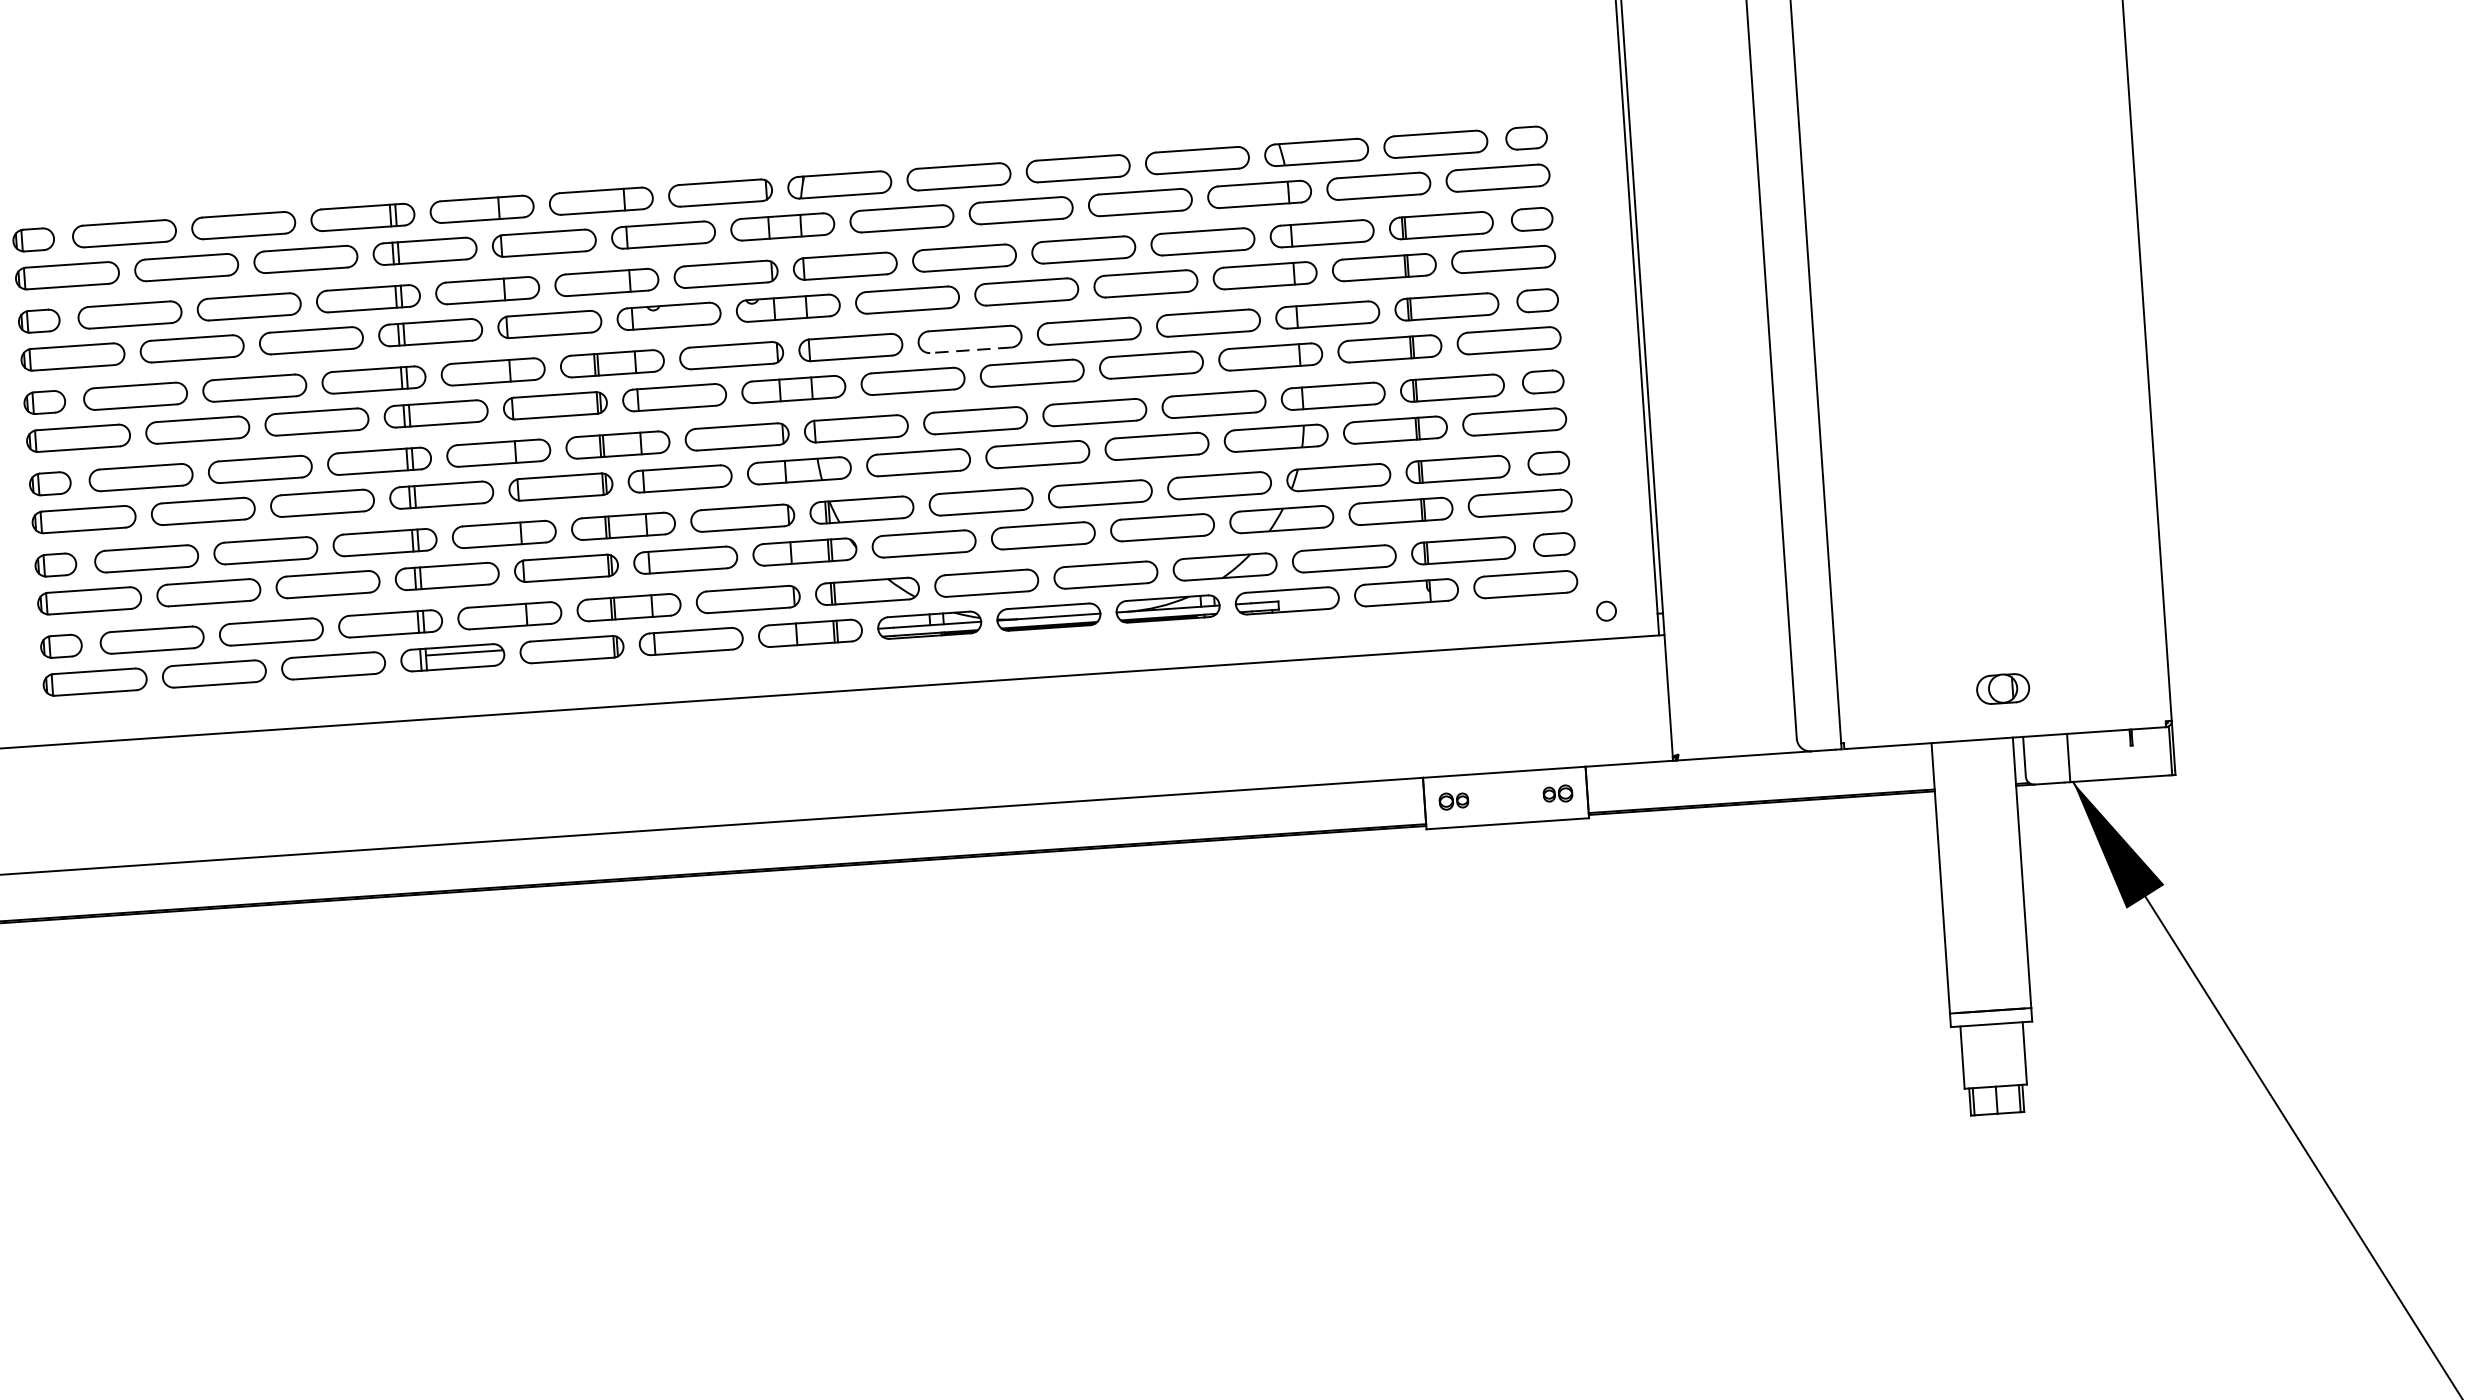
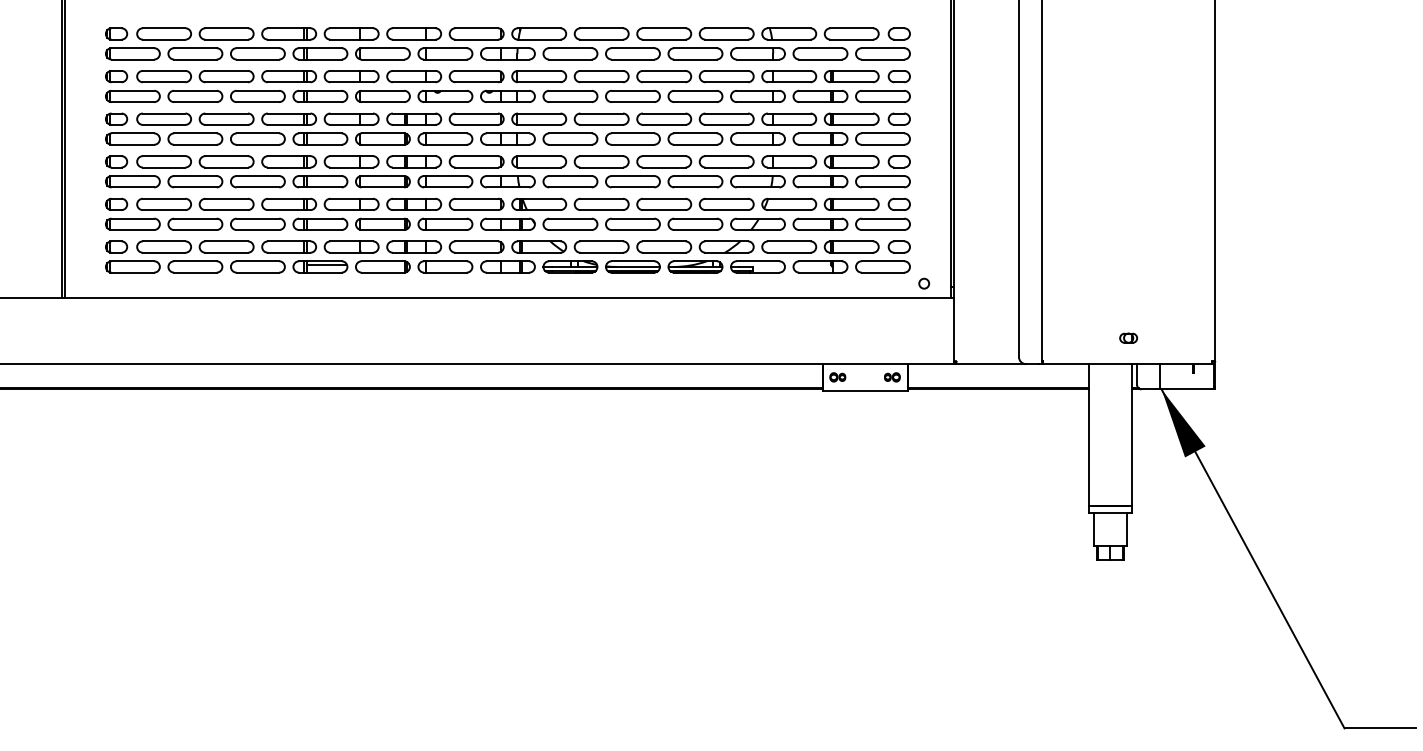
line: (970, 349) -> (601, 124), dashed -> solid
part: (2003, 687) -> (1128, 337), size x0.62

